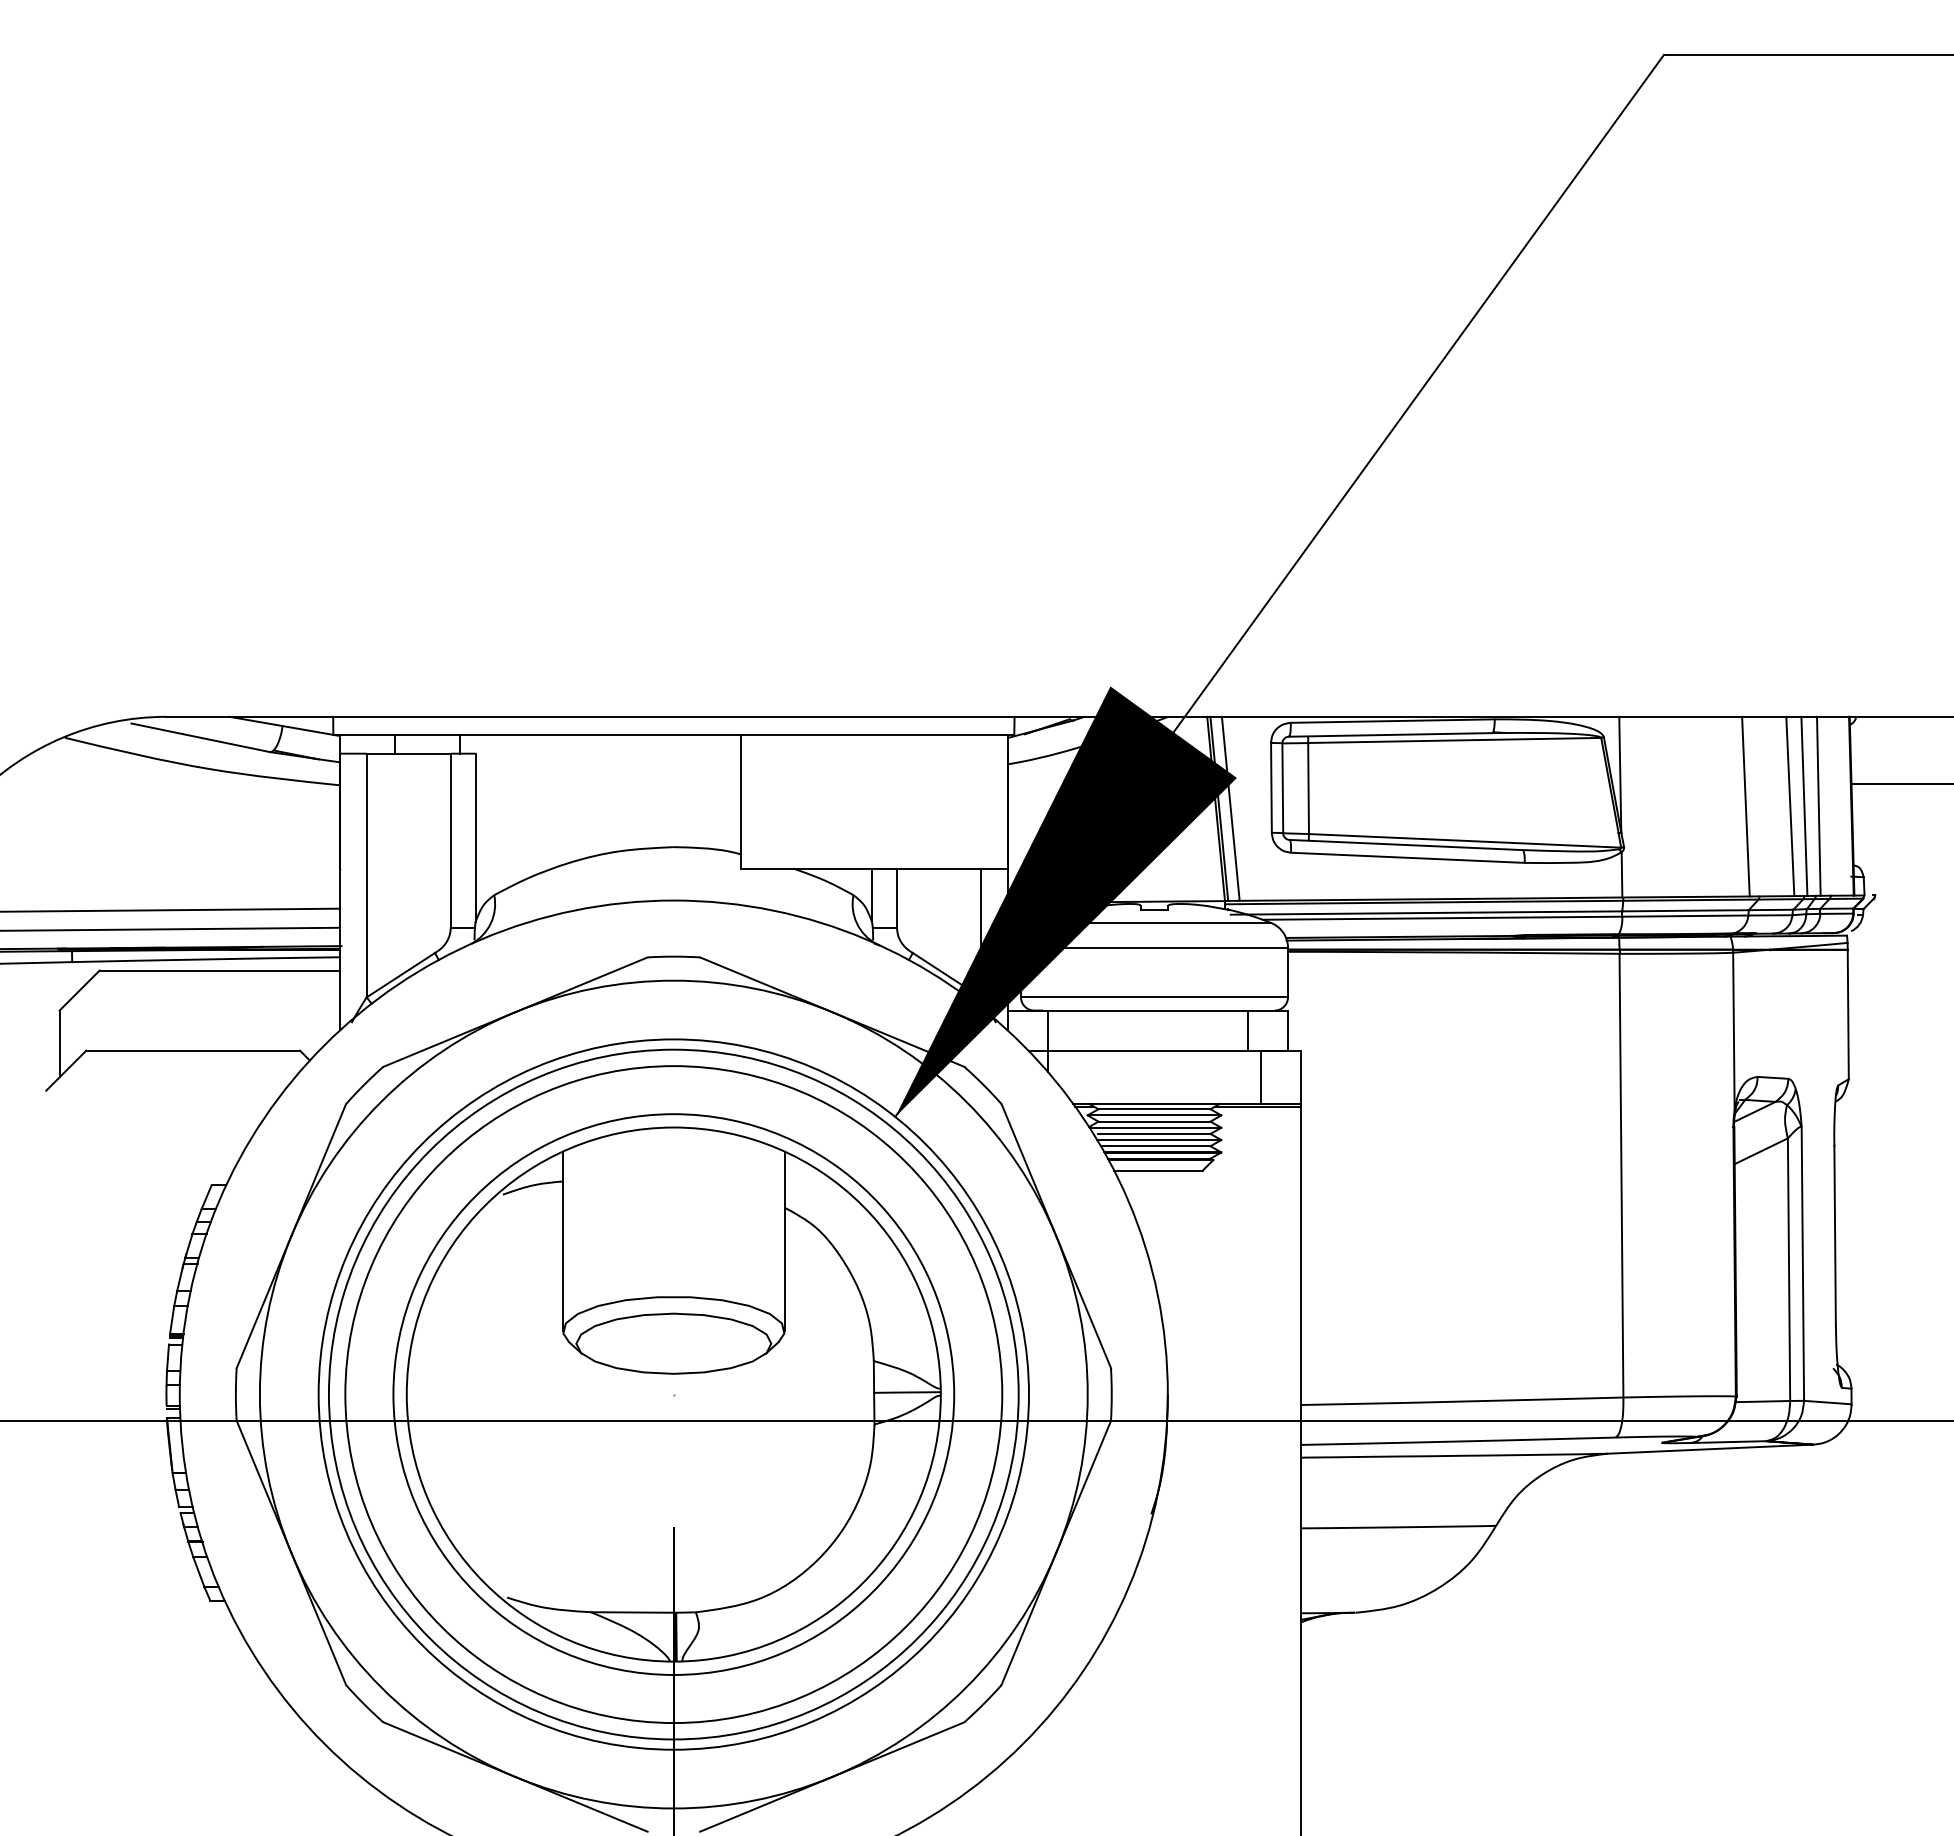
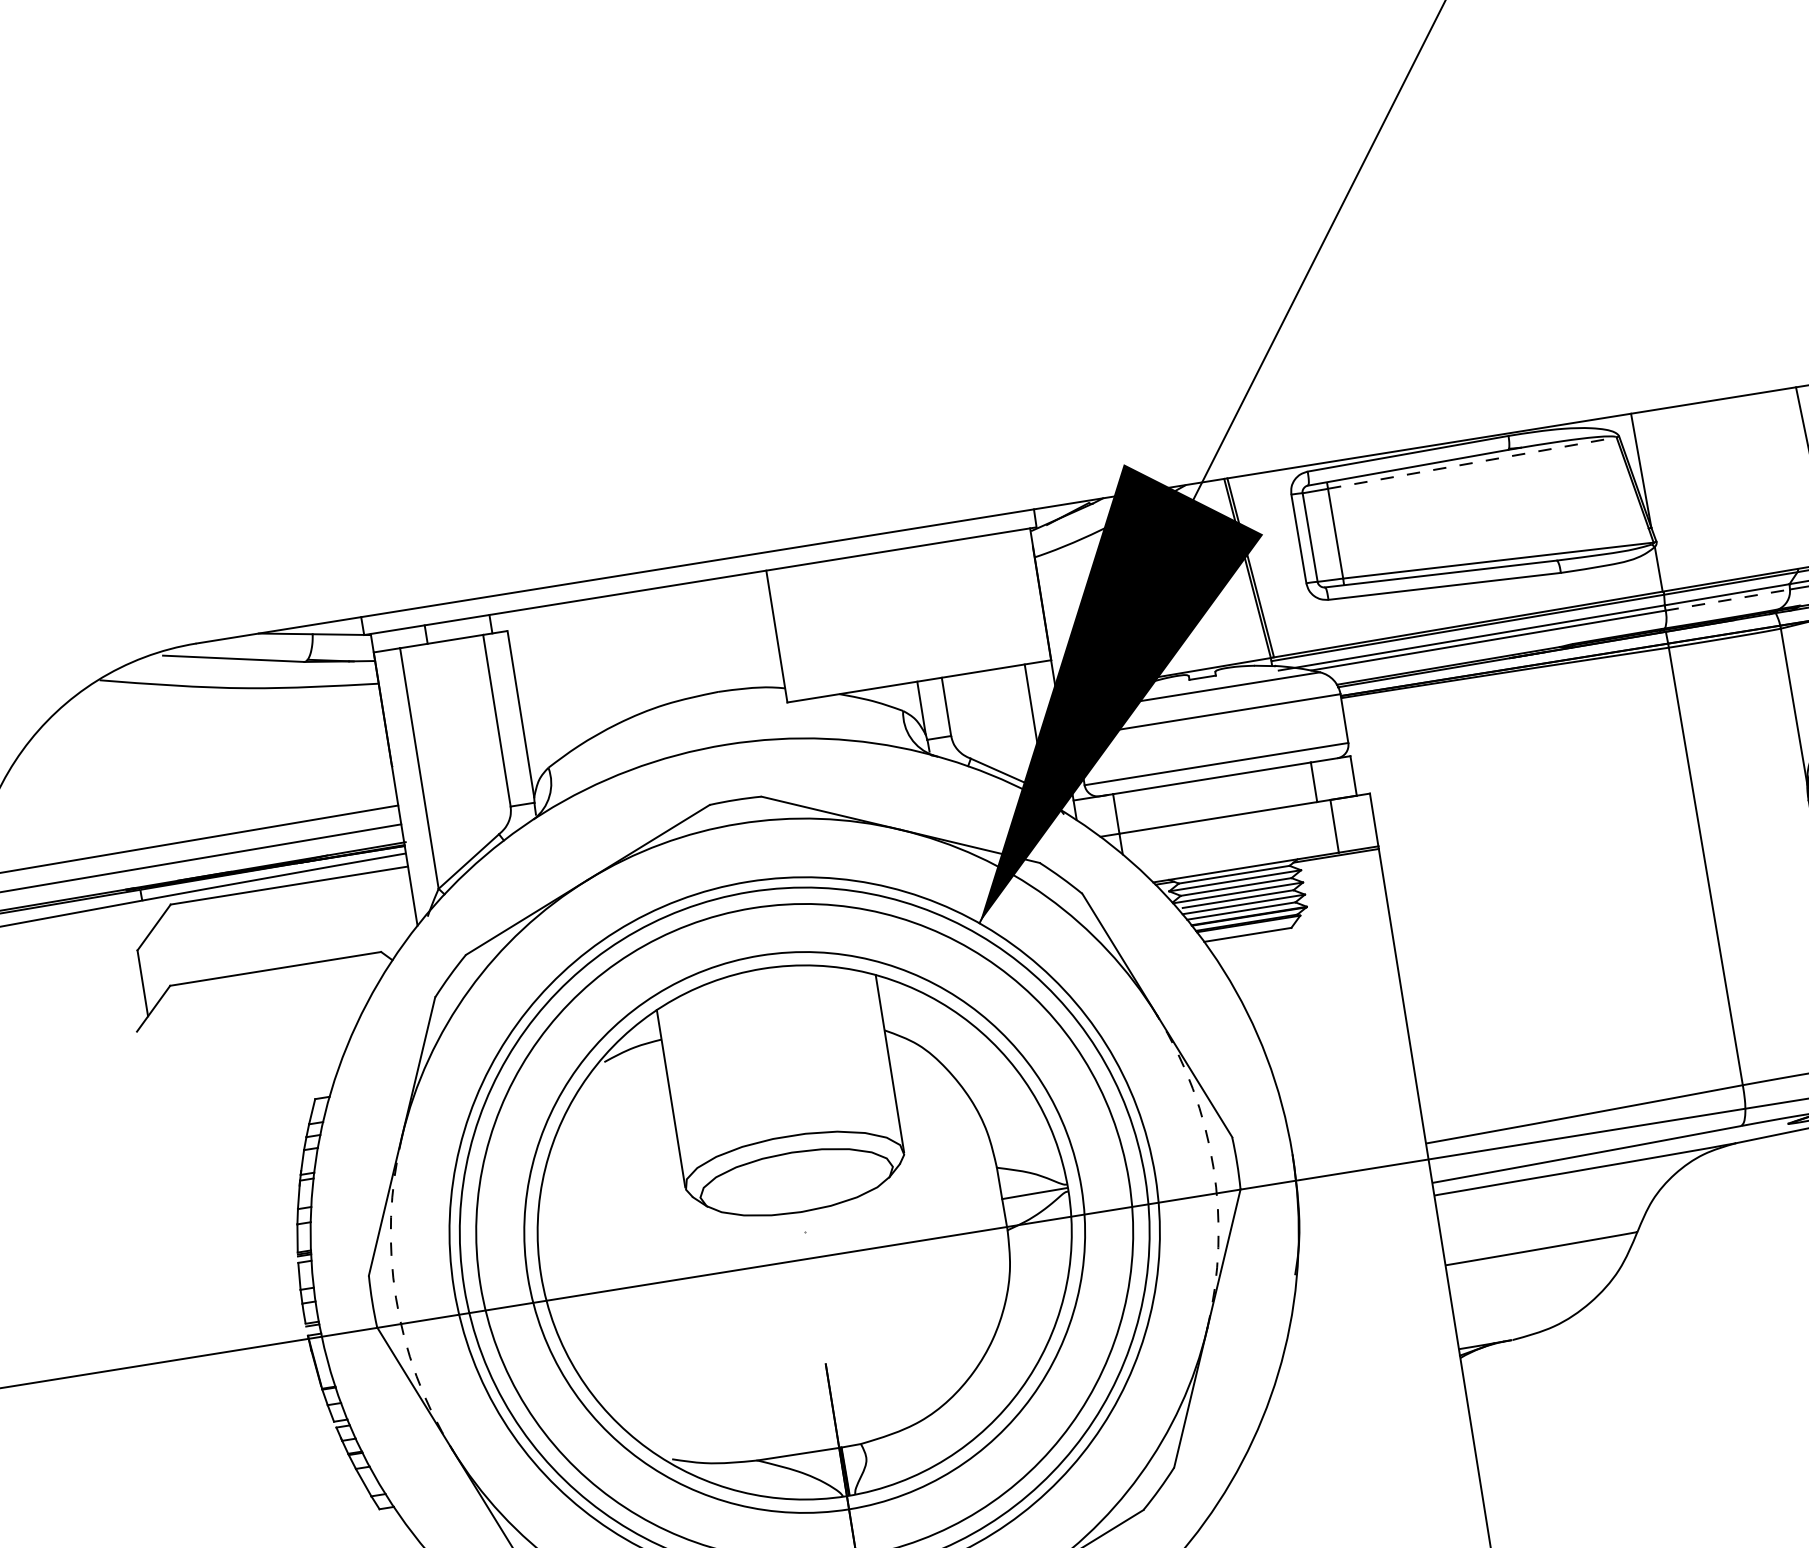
line: (1454, 740) -> (1472, 463), solid -> dashed
line: (1745, 806) -> (1769, 482), removed
line: (1230, 808) -> (1261, 565), removed
line: (1685, 916) -> (1728, 600), solid -> dashed
arc: (259, 1394) -> (395, 1297), solid -> dashed
arc: (1087, 1394) -> (1213, 1166), solid -> dashed

